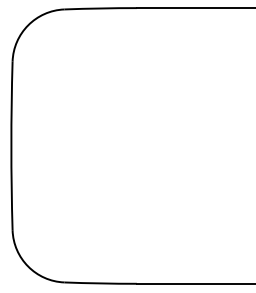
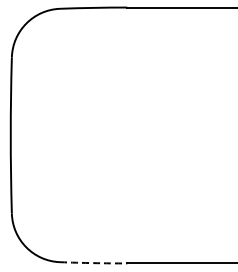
arc: (100, 283) -> (93, 263), solid -> dashed

